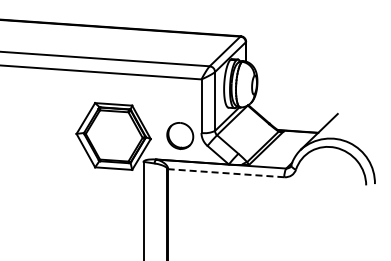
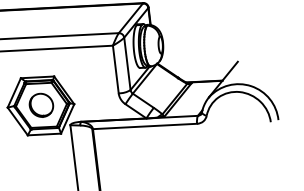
part: (180, 135) -> (41, 104), moved
line: (225, 173) -> (144, 126), dashed -> solid

